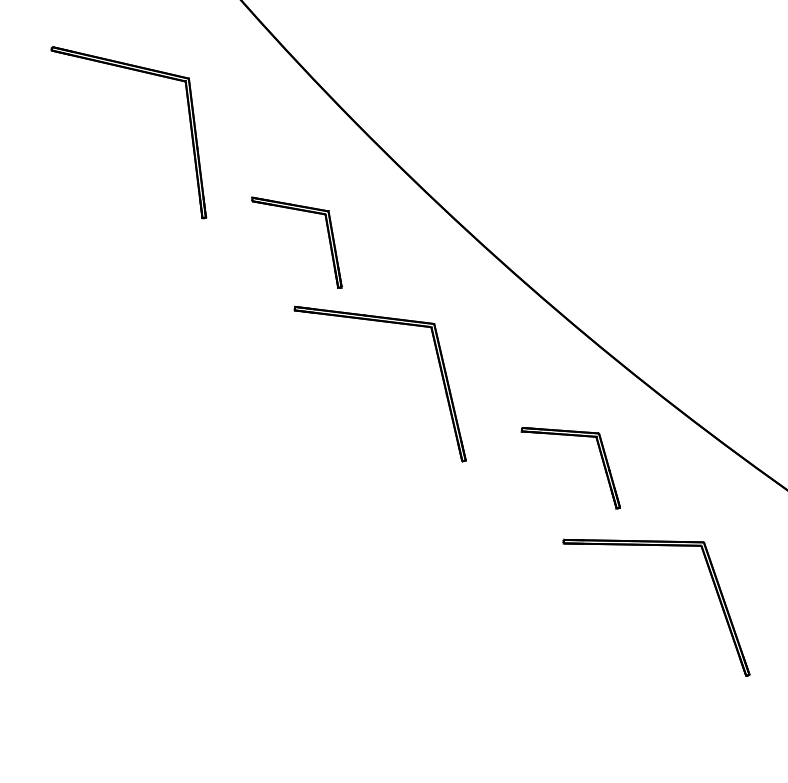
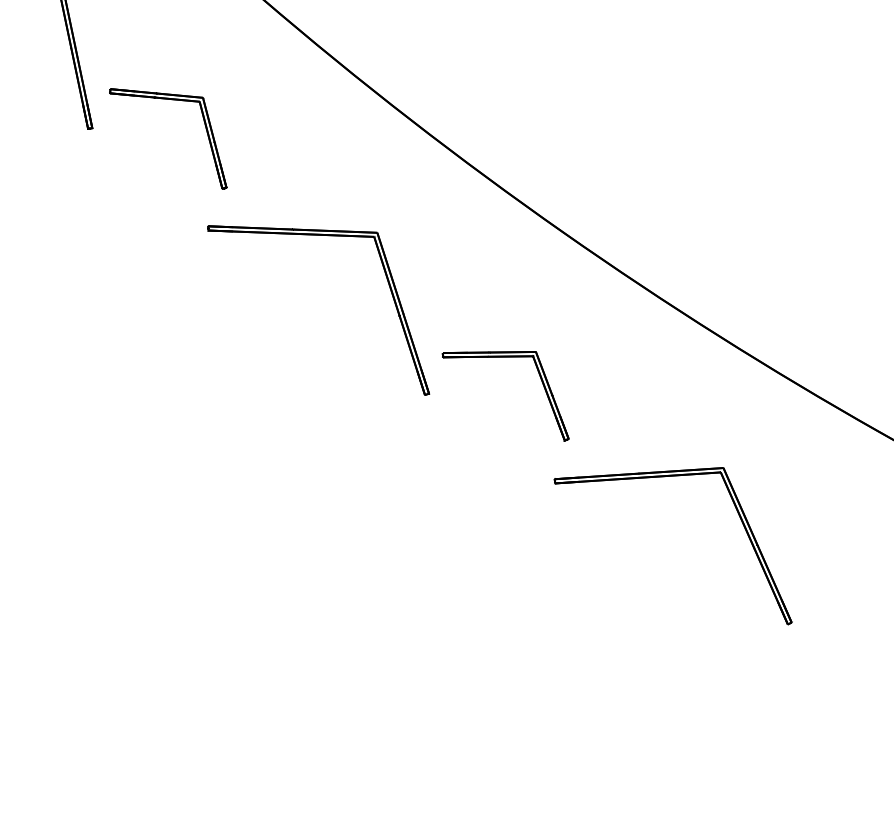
part: (302, 211) -> (171, 100), moved
part: (572, 436) -> (504, 358), moved

